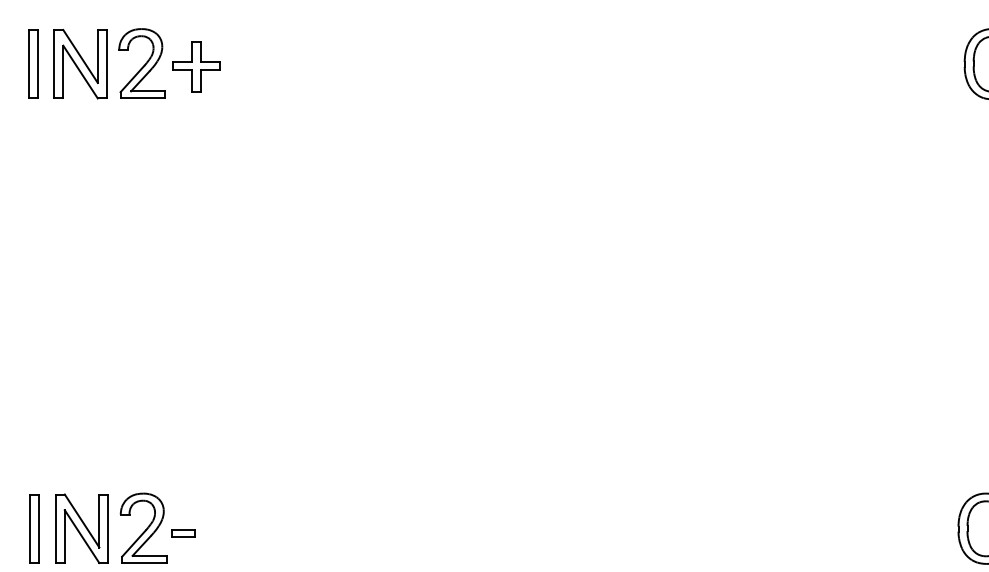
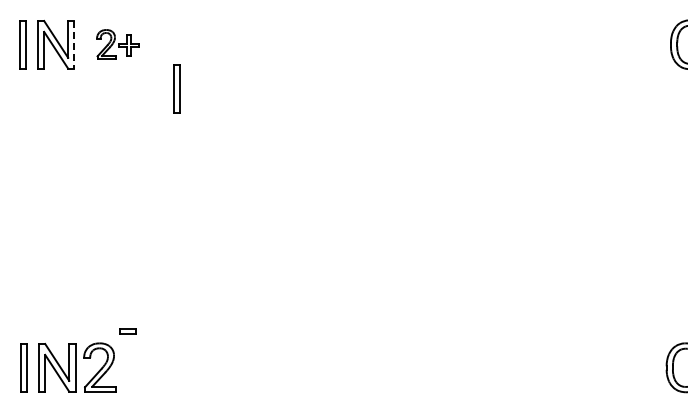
line: (106, 63) -> (74, 44), solid -> dashed
part: (168, 63) -> (117, 44), size x0.6
part: (253, 127) -> (176, 88), added
part: (183, 534) -> (127, 331), moved

